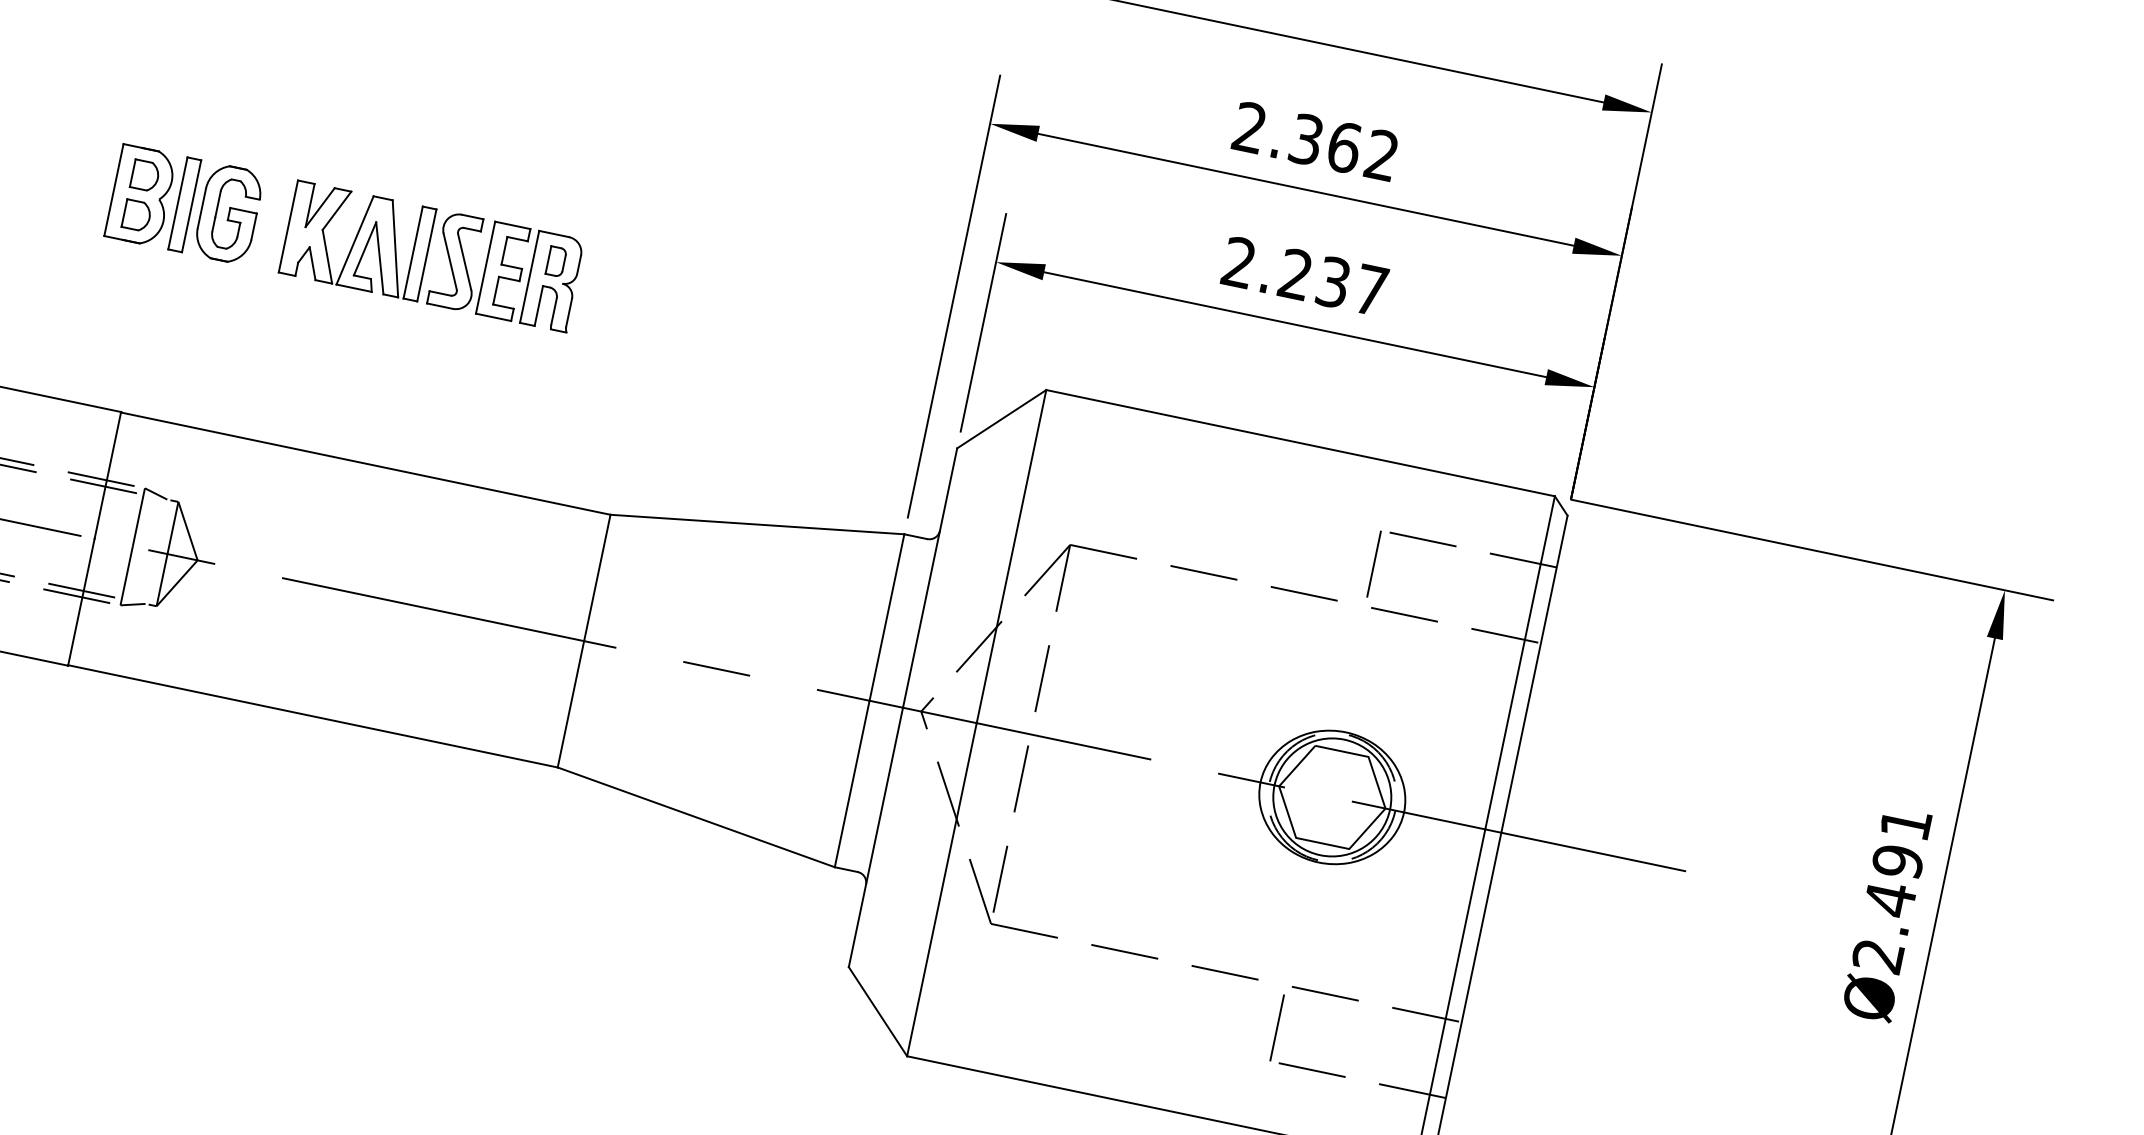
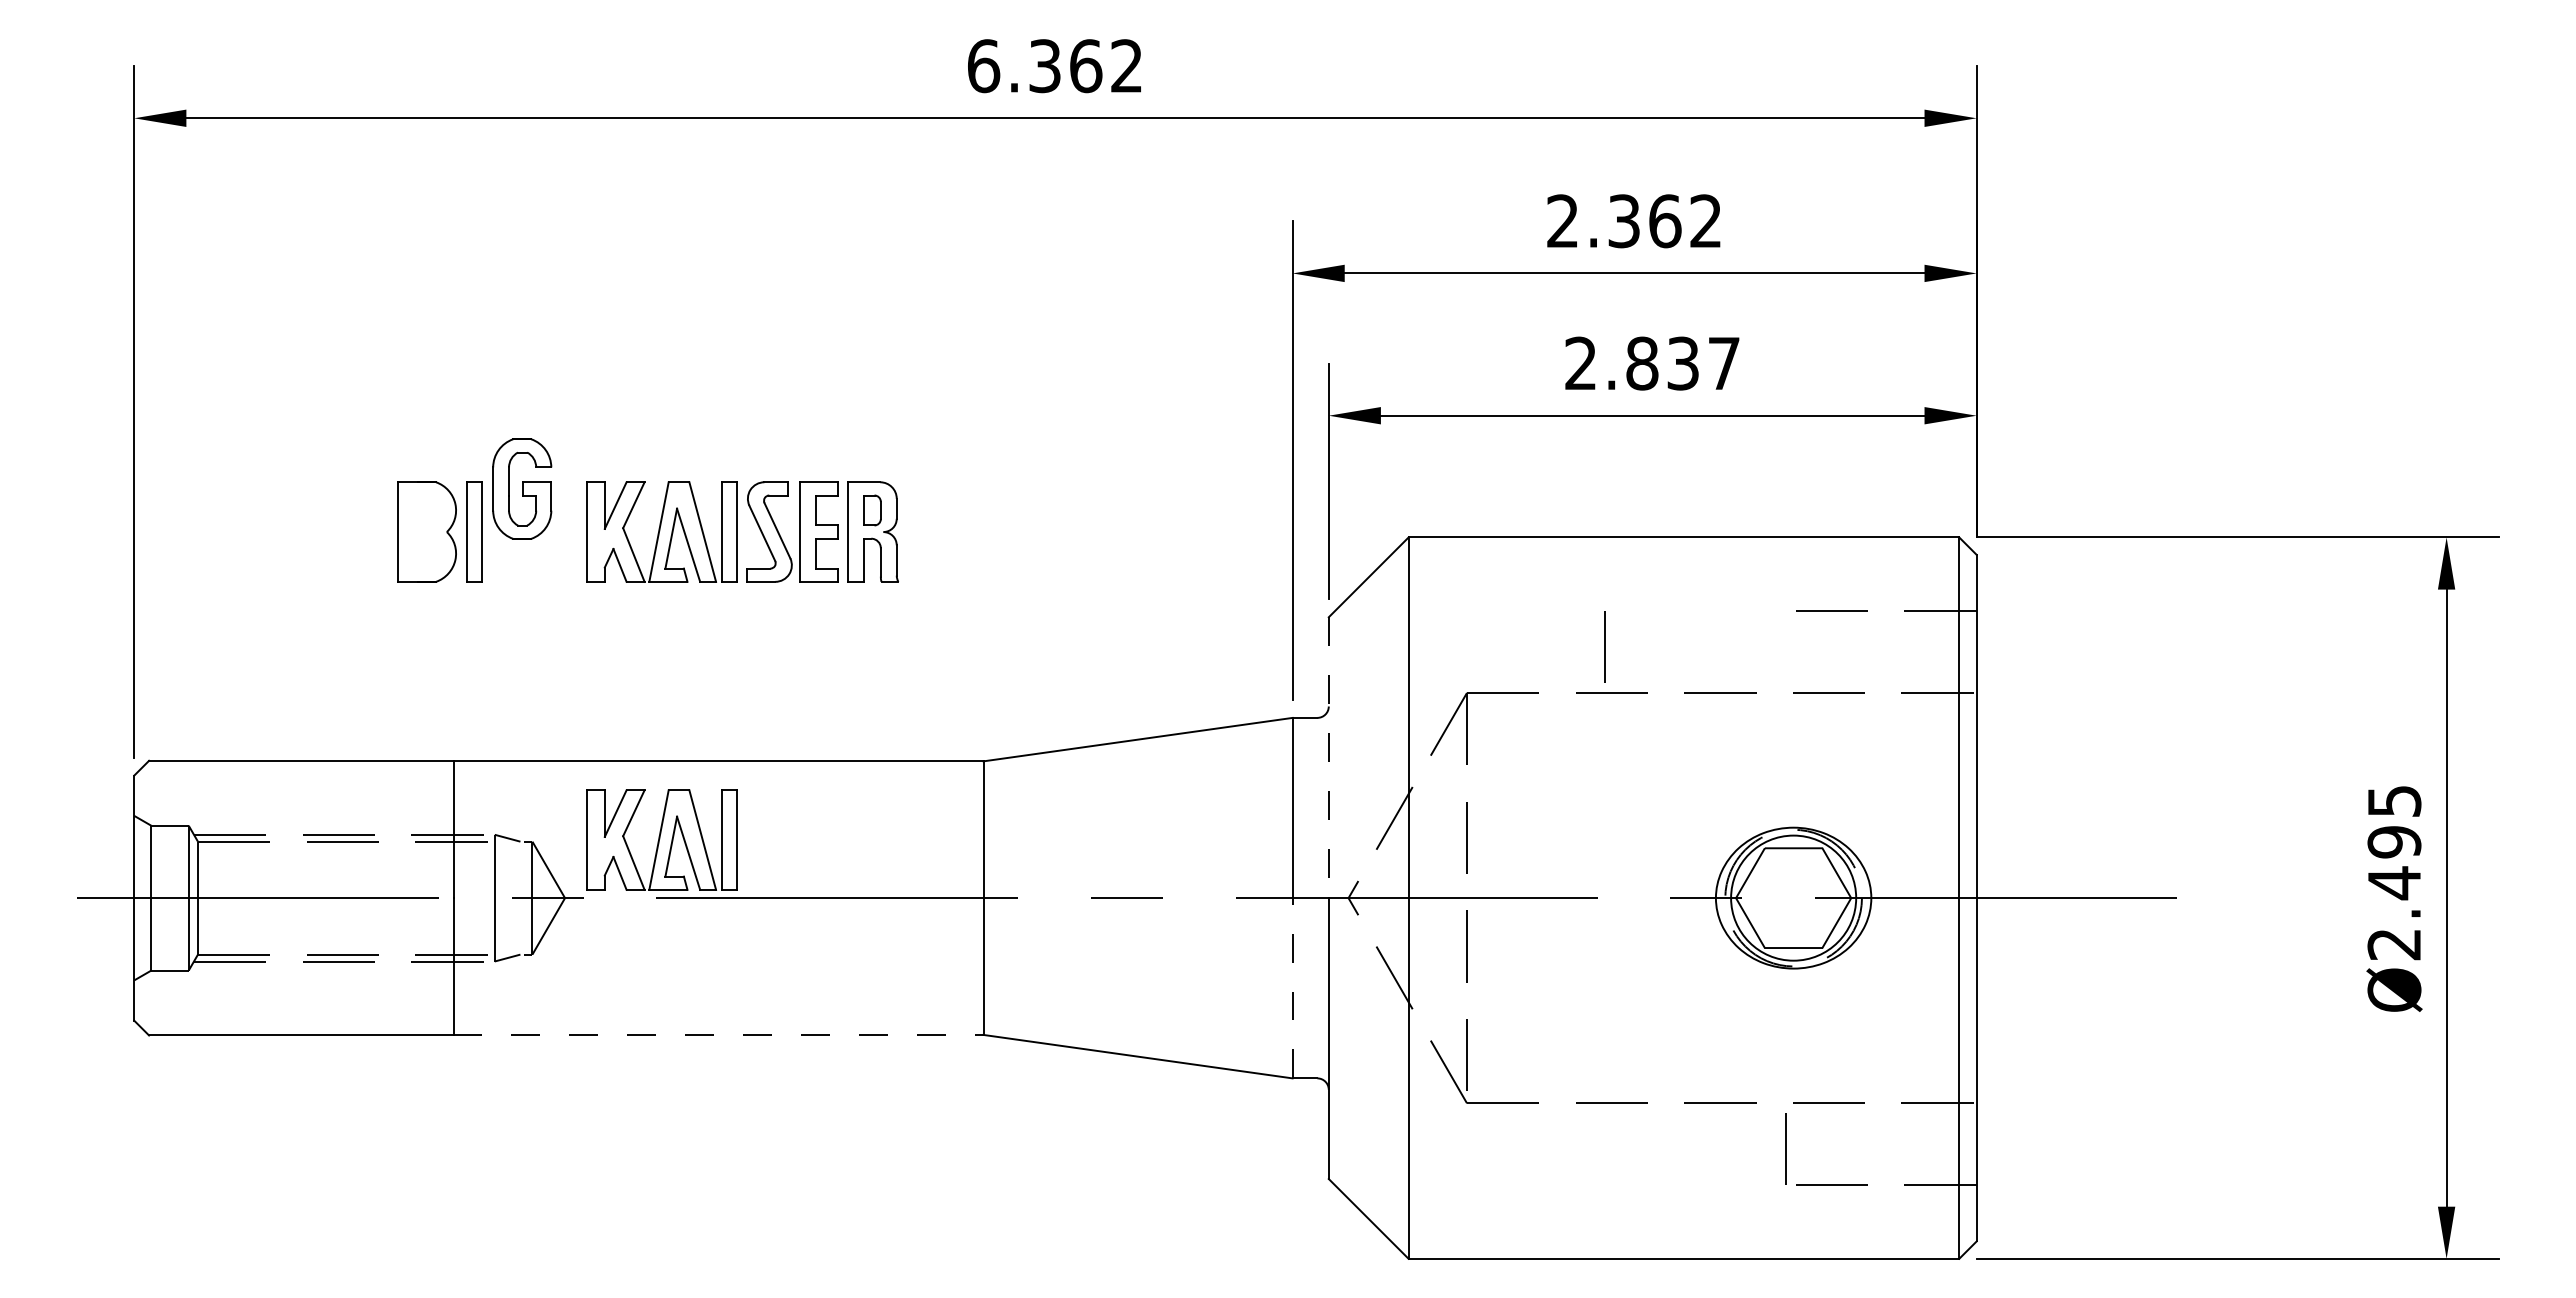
part: (145, 175) -> (427, 510), removed
part: (229, 213) -> (522, 488), moved
part: (137, 215) -> (427, 553), removed
text: (1295, 274) -> (1642, 363), 2.237 -> 2.837
part: (298, 524) -> (661, 839), added
line: (1373, 563) -> (1604, 646), moved
line: (929, 578) -> (1328, 758), solid -> dashed
line: (313, 716) -> (719, 1034), solid -> dashed
line: (852, 783) -> (1292, 987), solid -> dashed
text: (1905, 824) -> (2394, 801), Ø2.491 -> Ø2.495

